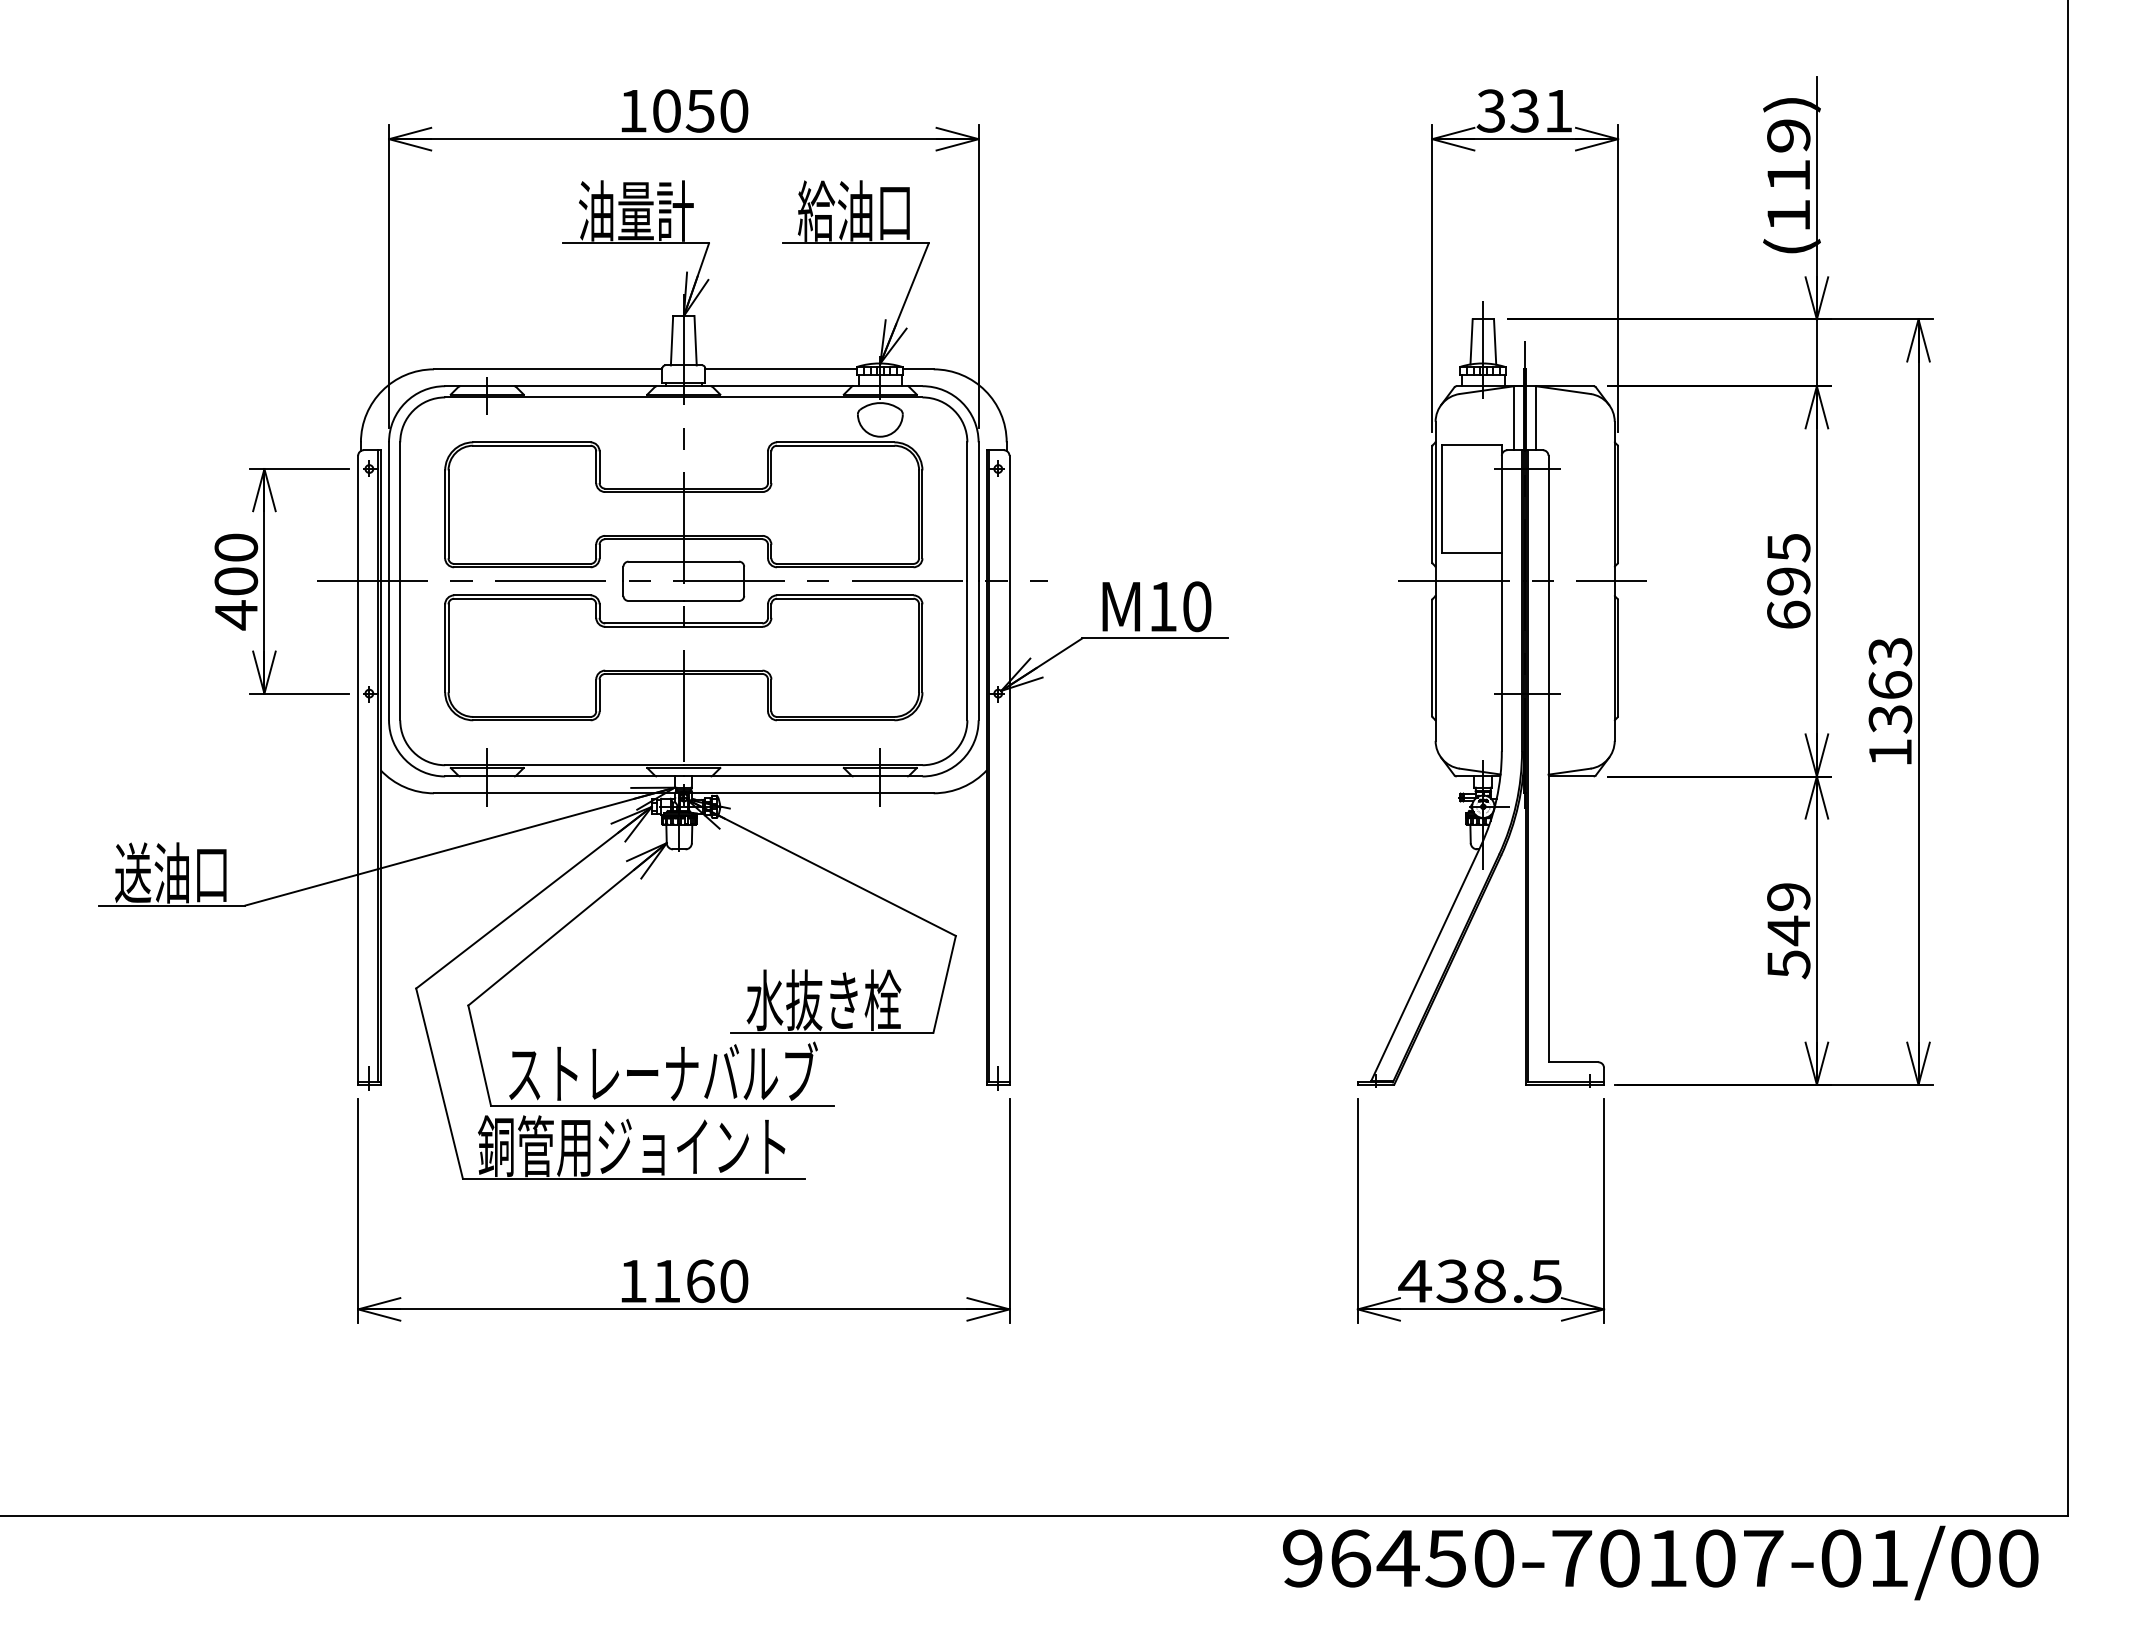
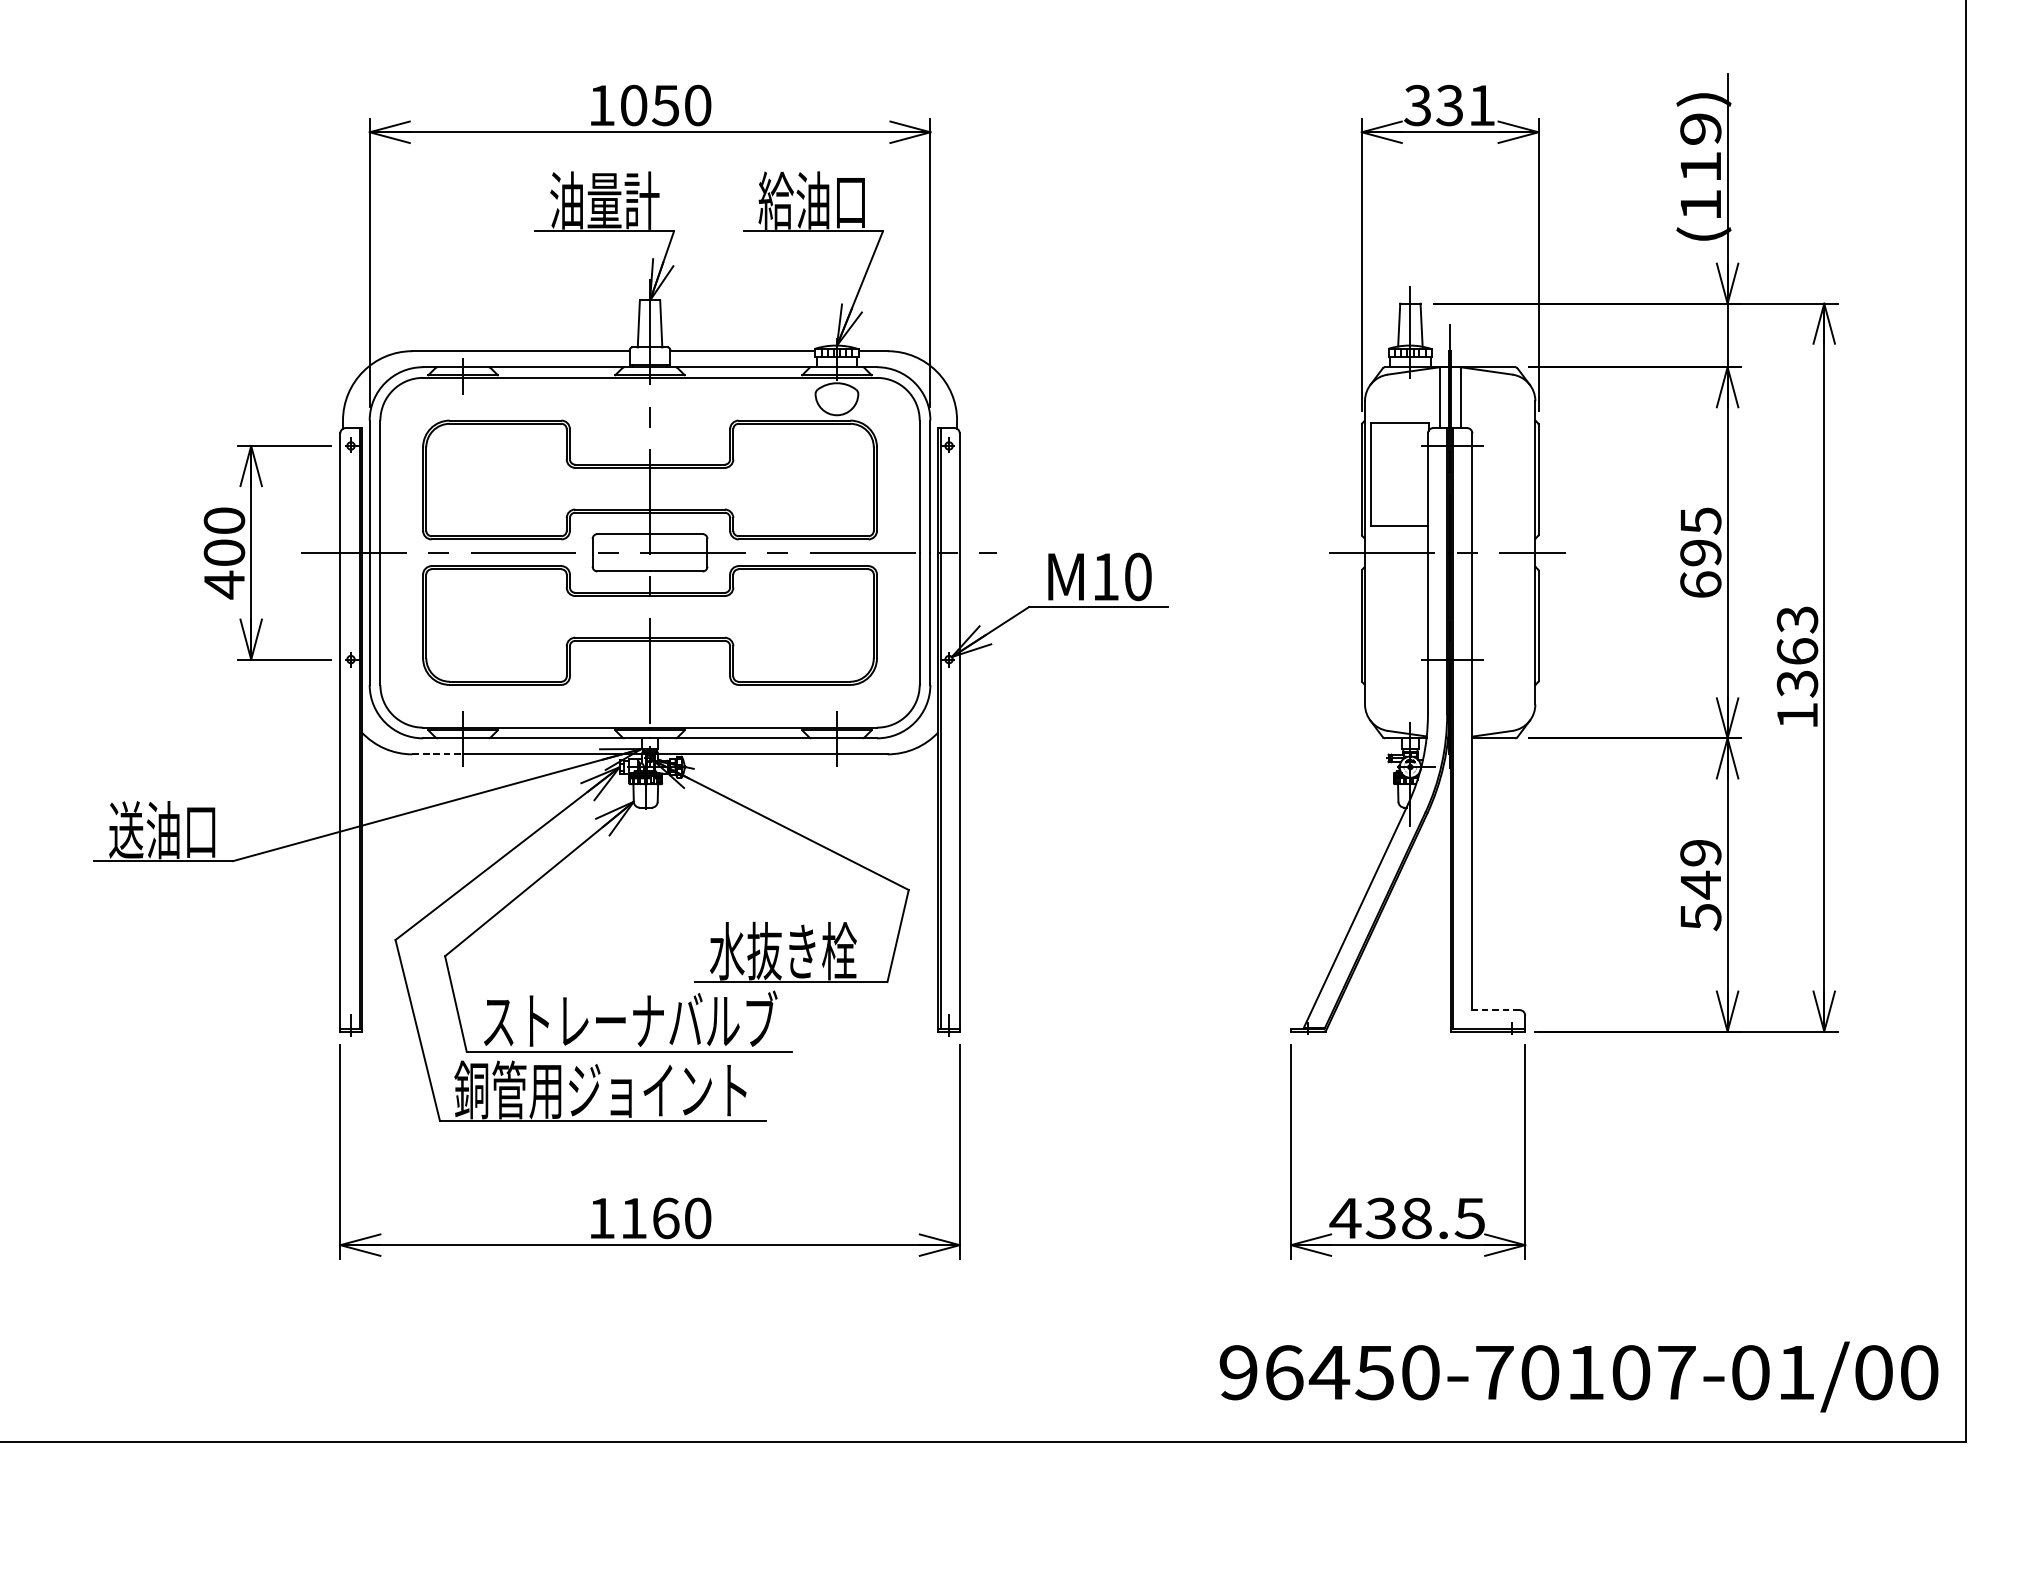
line: (460, 793) -> (437, 754), solid -> dashed
line: (1573, 1062) -> (1496, 1010), solid -> dashed
text: (1660, 1562) -> (1578, 1376), moved

